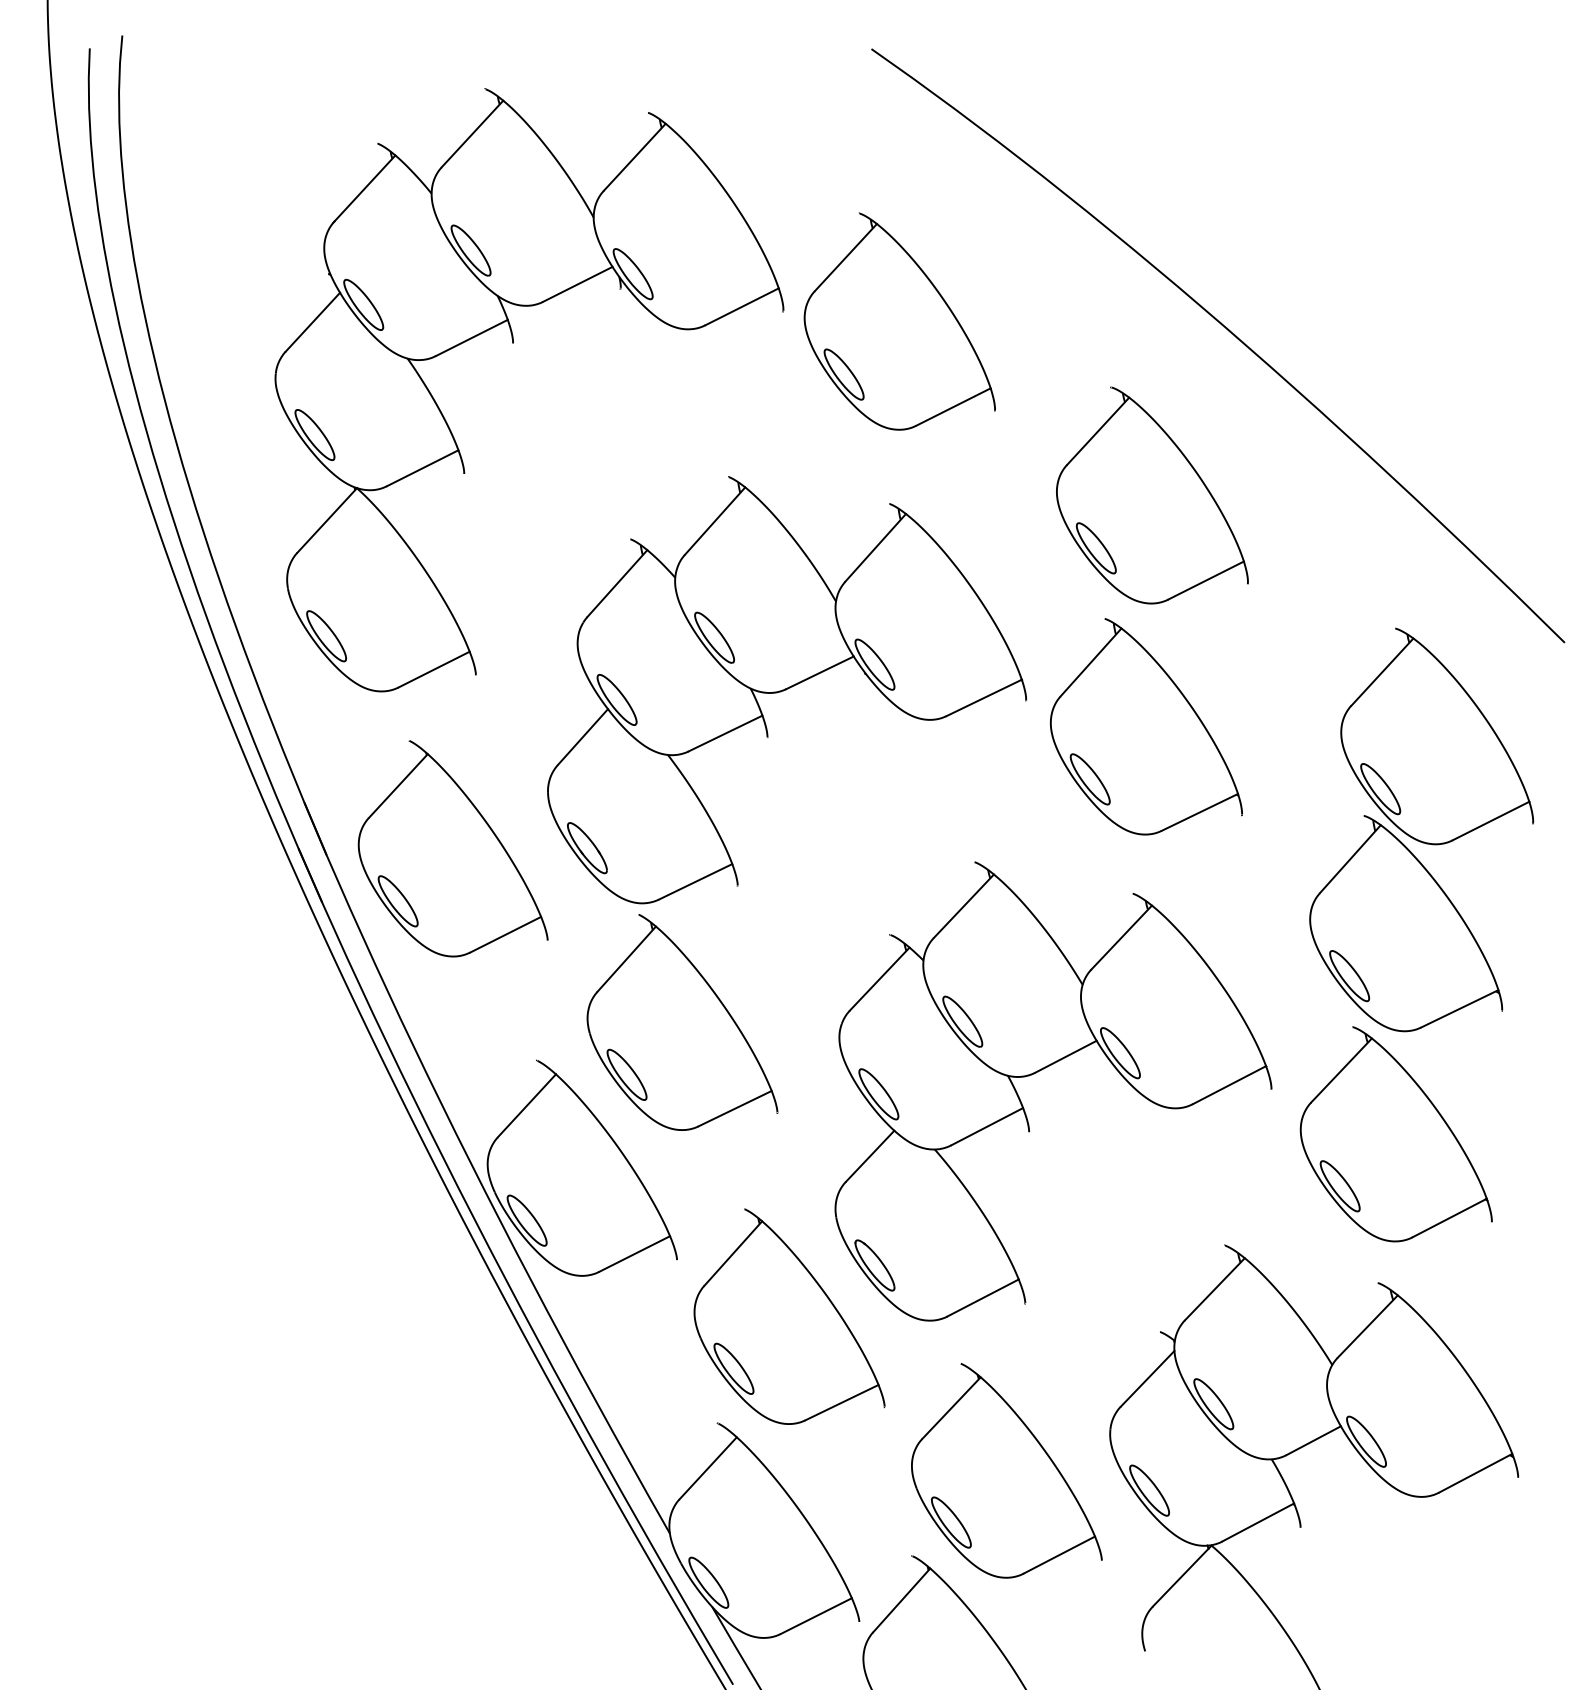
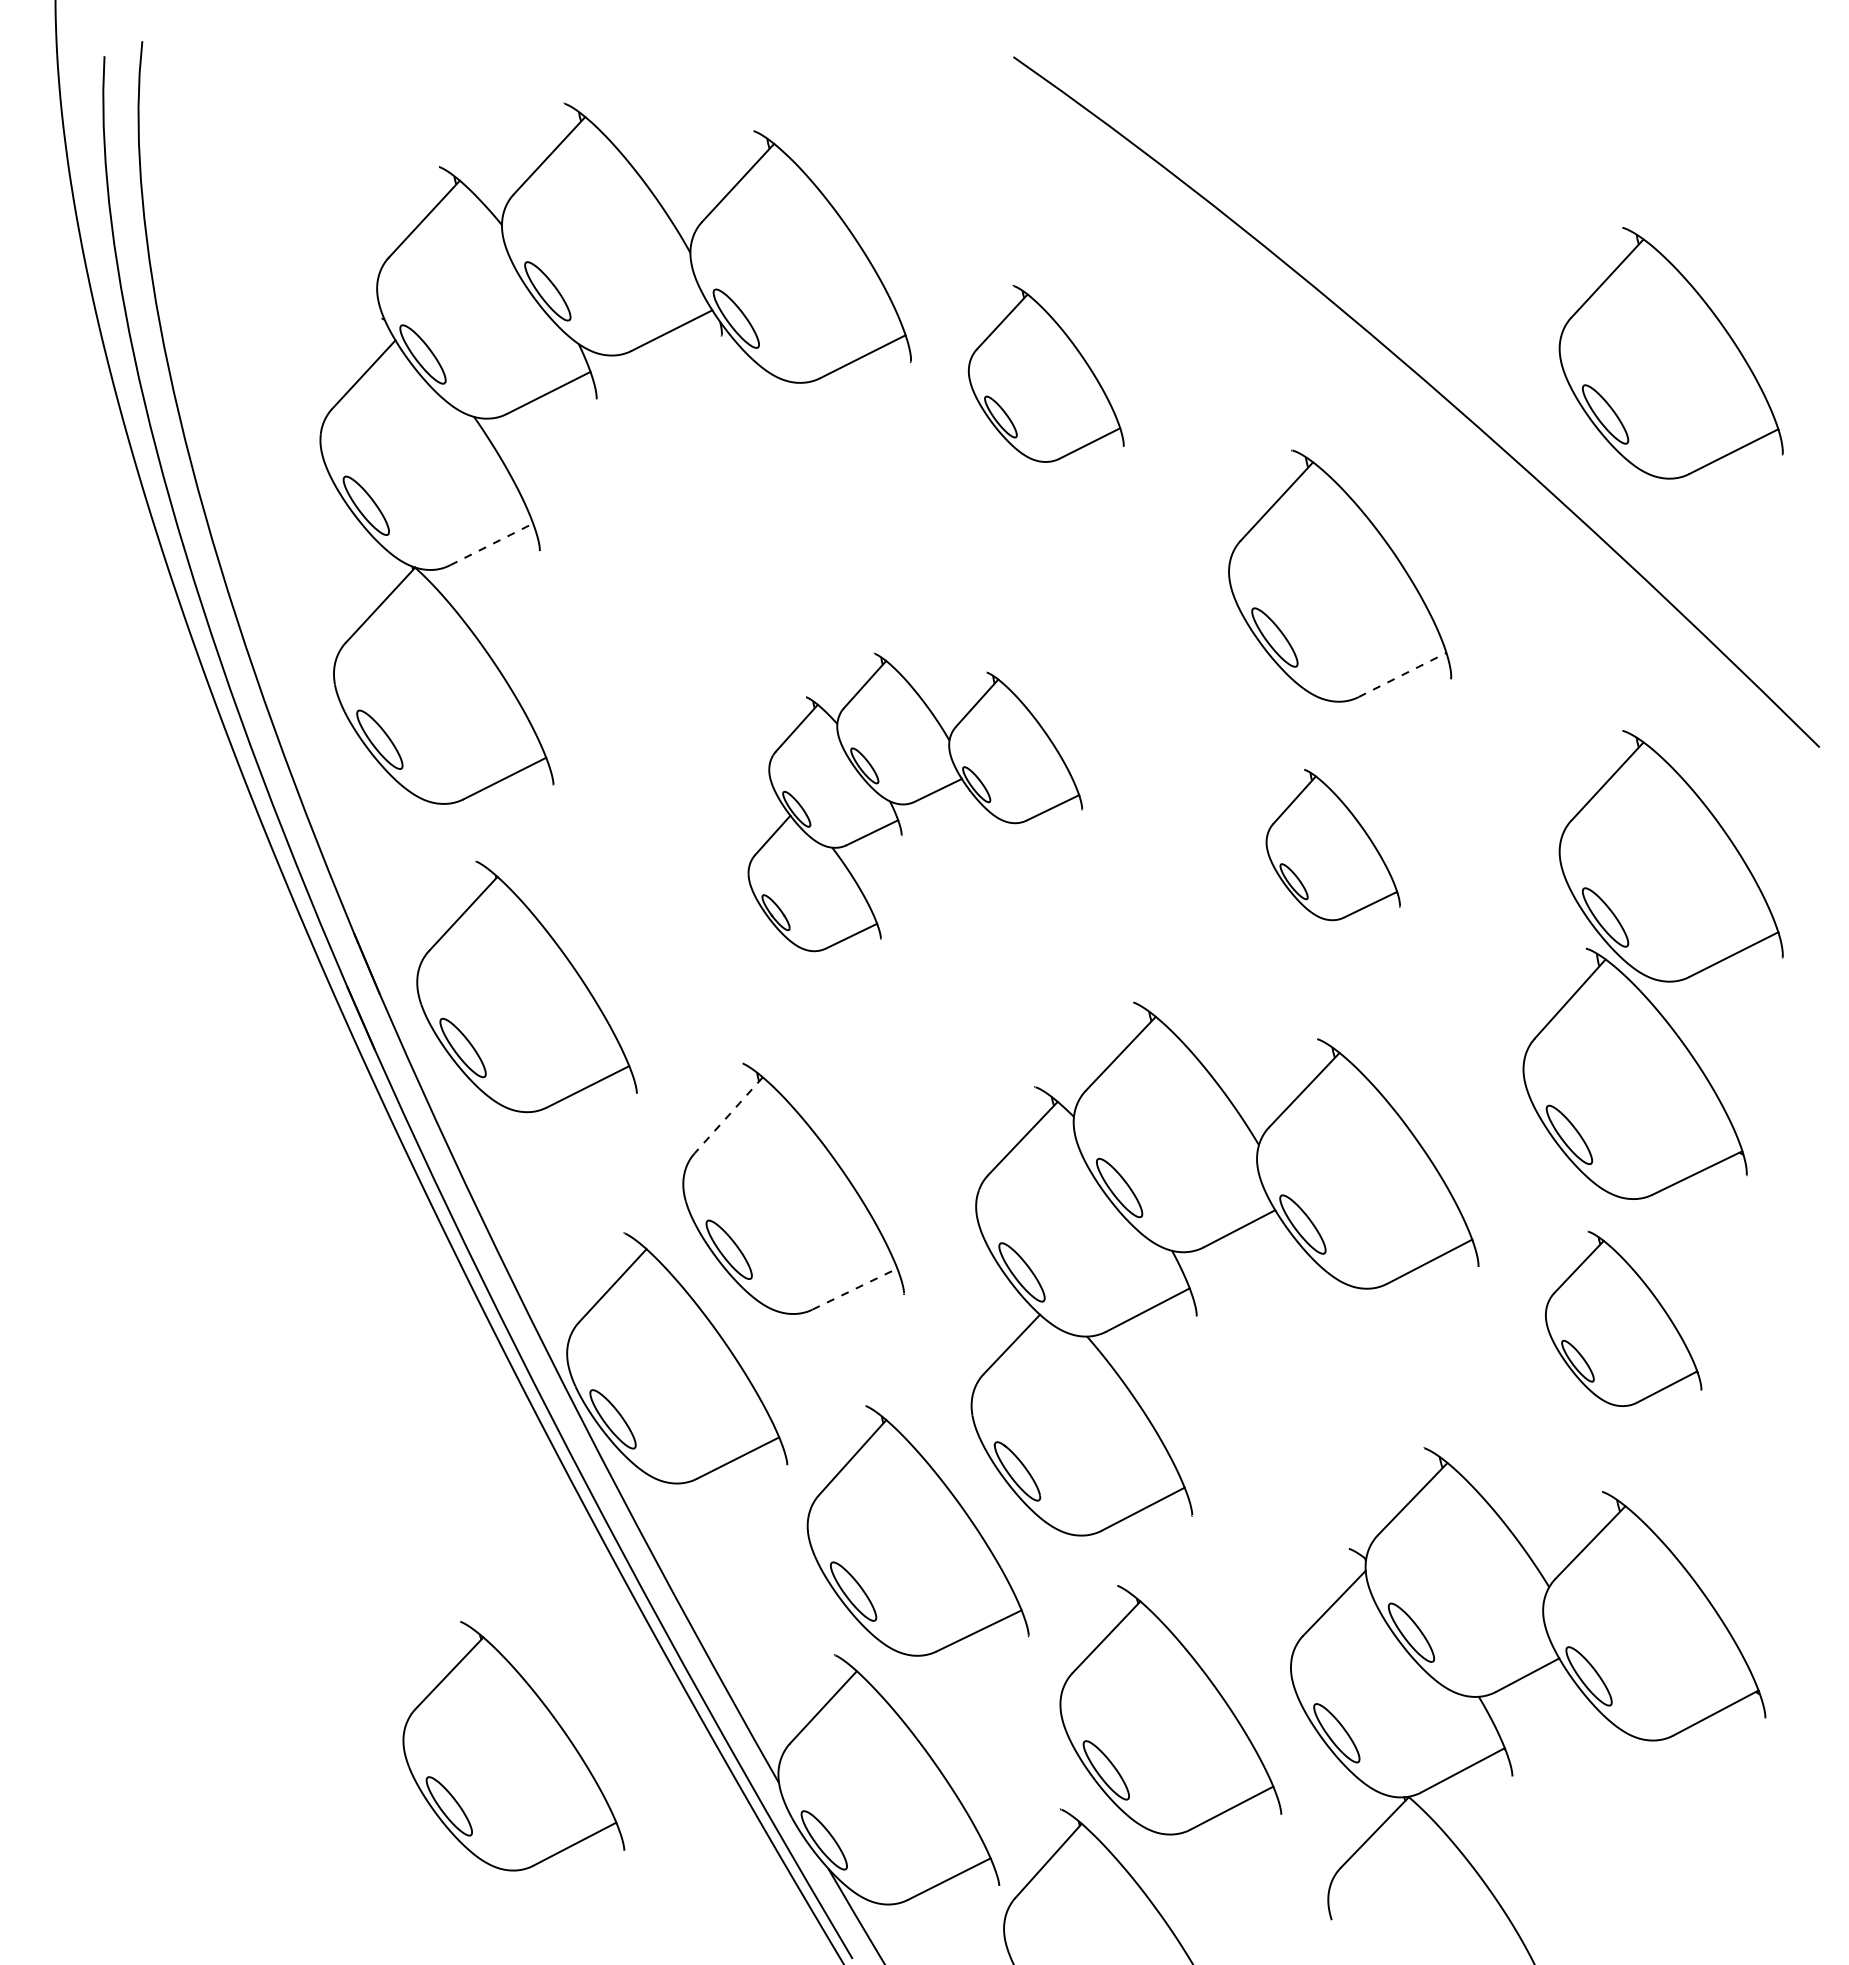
part: (1436, 304) -> (1670, 353), added
part: (899, 321) -> (1045, 373), size x0.7
line: (423, 468) -> (492, 544), solid -> dashed
line: (1206, 580) -> (1403, 674), solid -> dashed
part: (787, 690) -> (915, 802), size x0.6
part: (1146, 726) -> (1333, 844), size x0.6
line: (626, 959) -> (728, 1115), solid -> dashed
line: (735, 1108) -> (855, 1288), solid -> dashed
part: (1396, 1133) -> (1623, 1318), size x0.7
part: (441, 1502) -> (513, 1746), added

